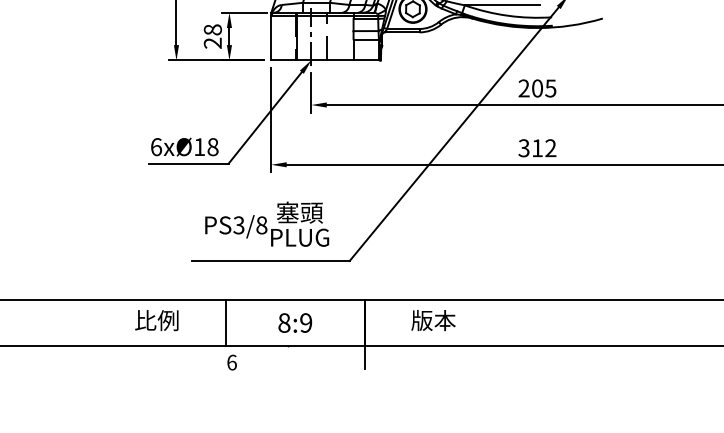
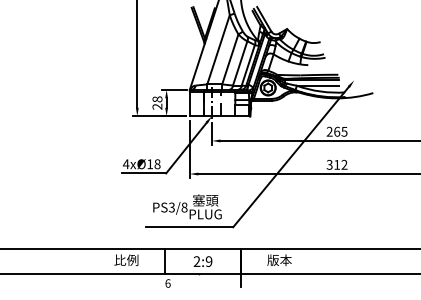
text: (538, 87) -> (337, 131), 205 -> 265
text: (156, 147) -> (126, 164), 6xØ18 -> 4xØ18
text: (283, 322) -> (196, 261), 8:9 -> 2:9

